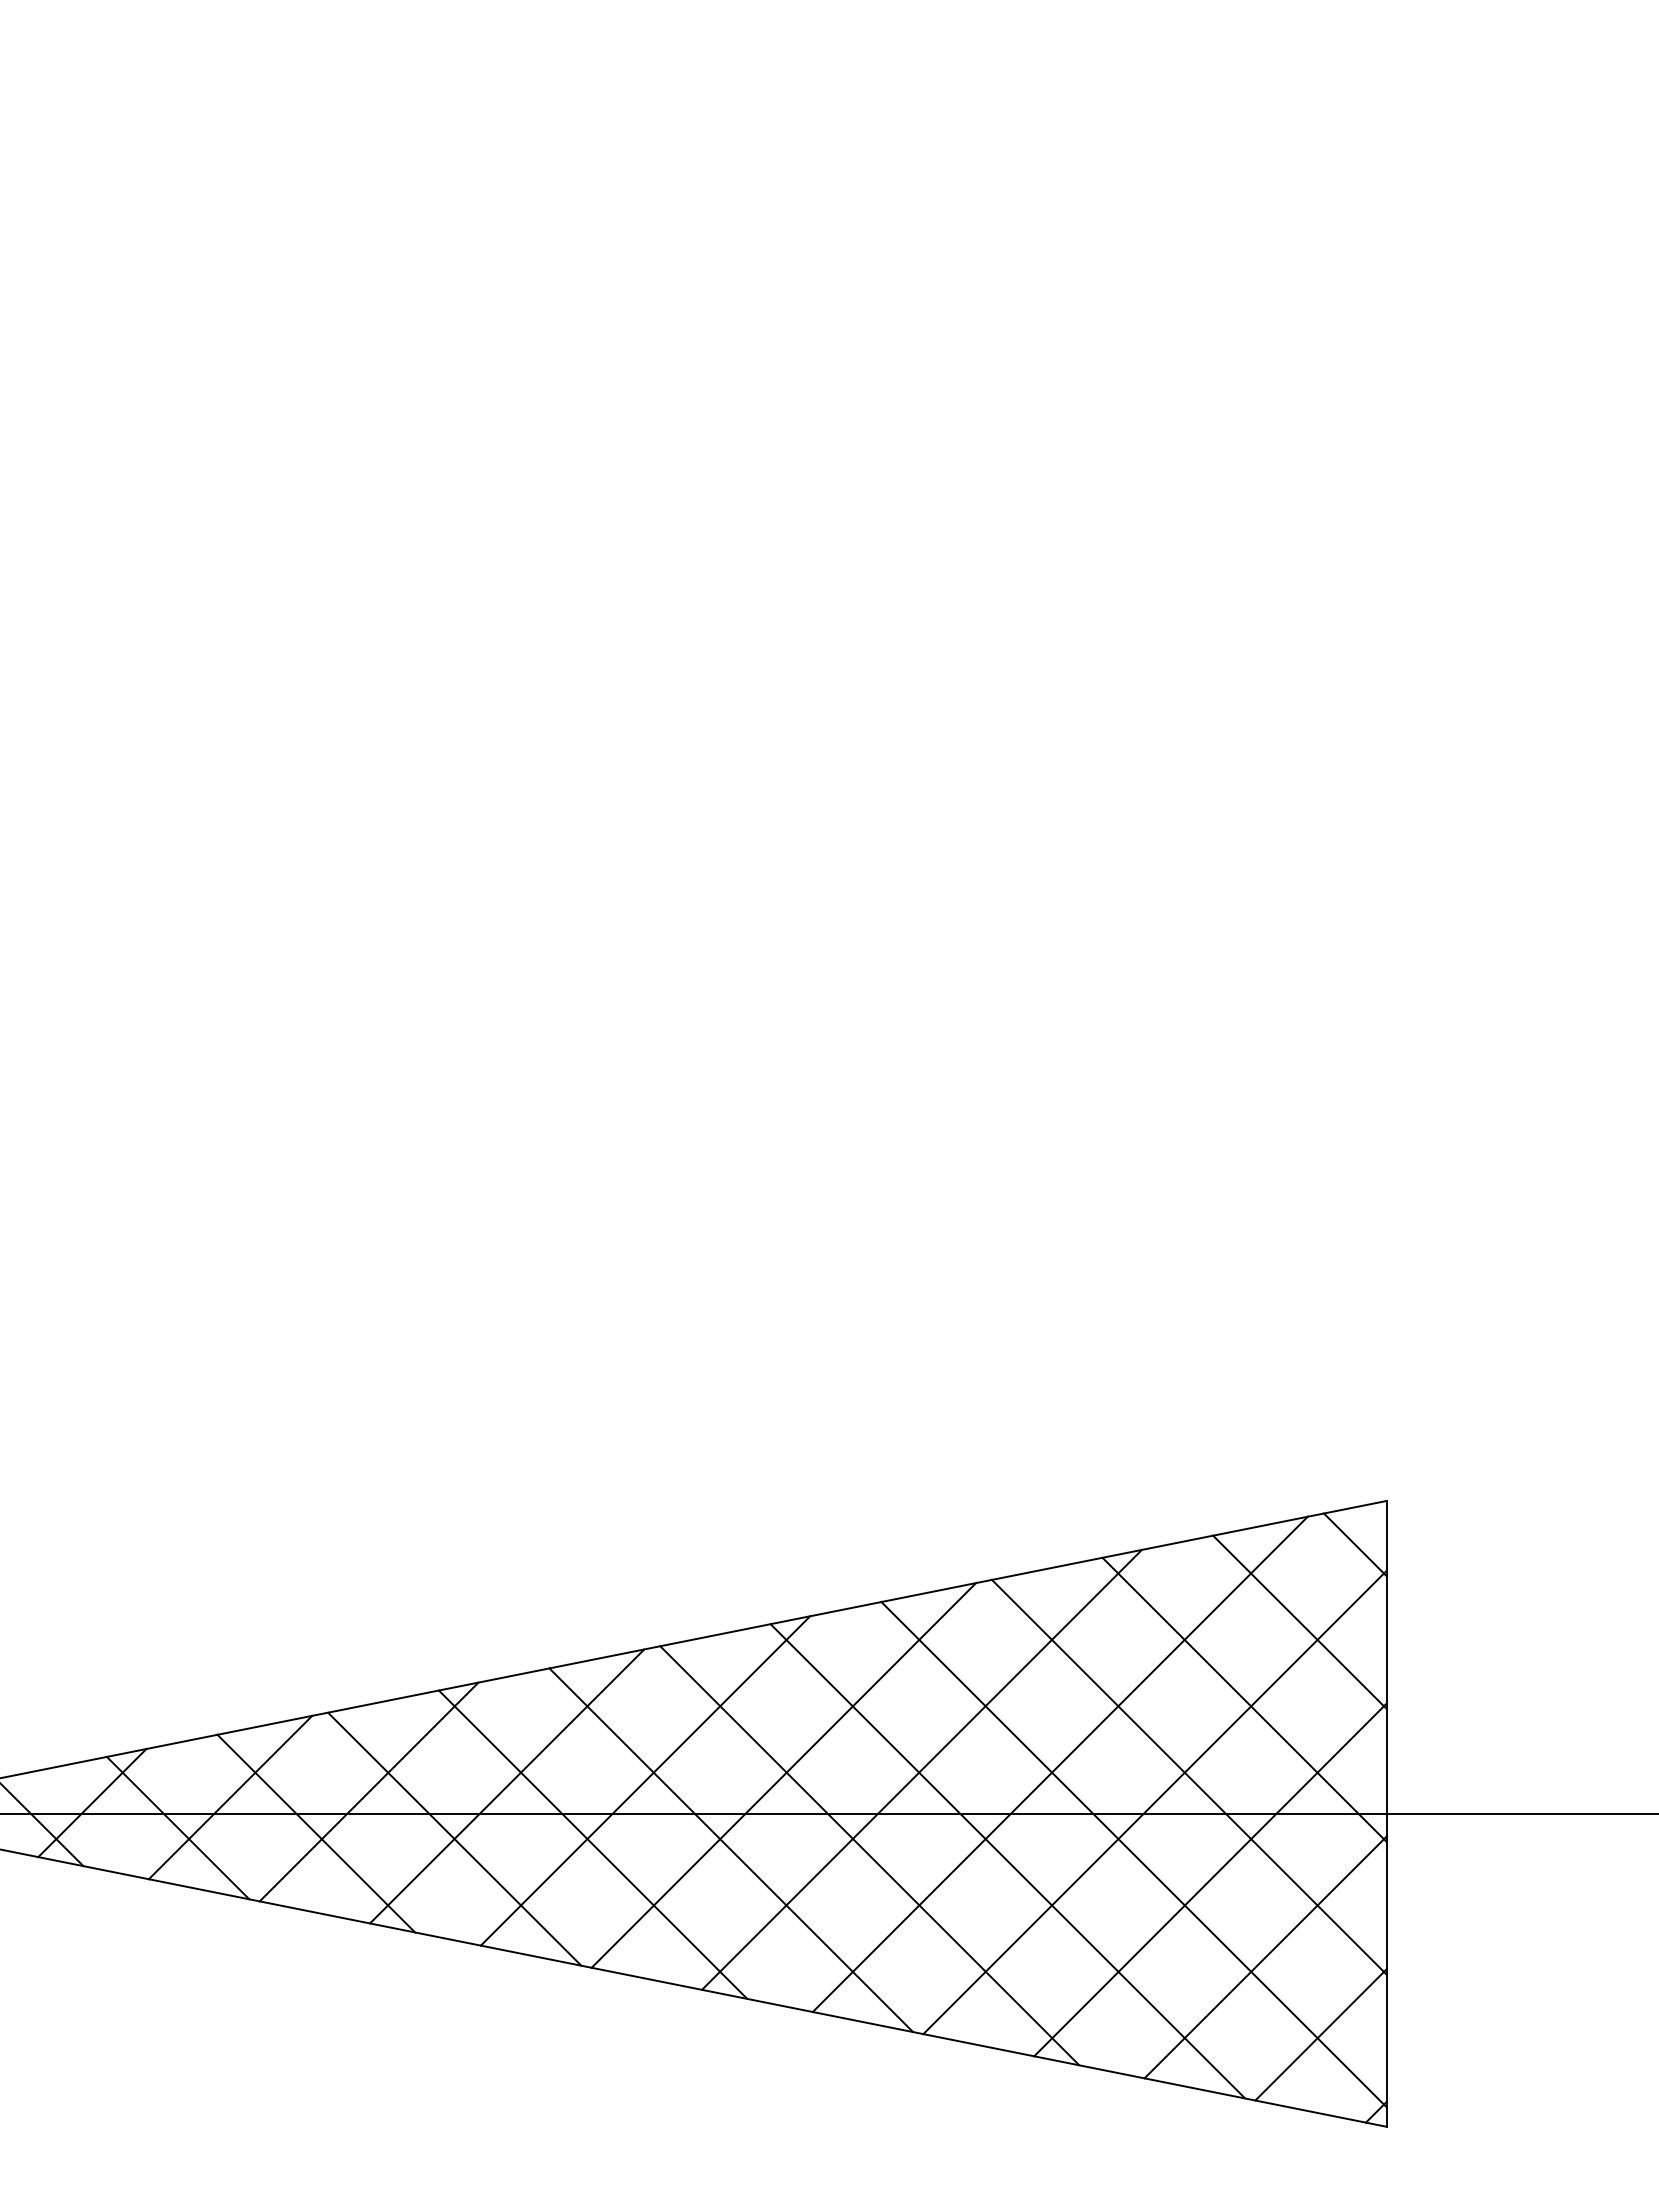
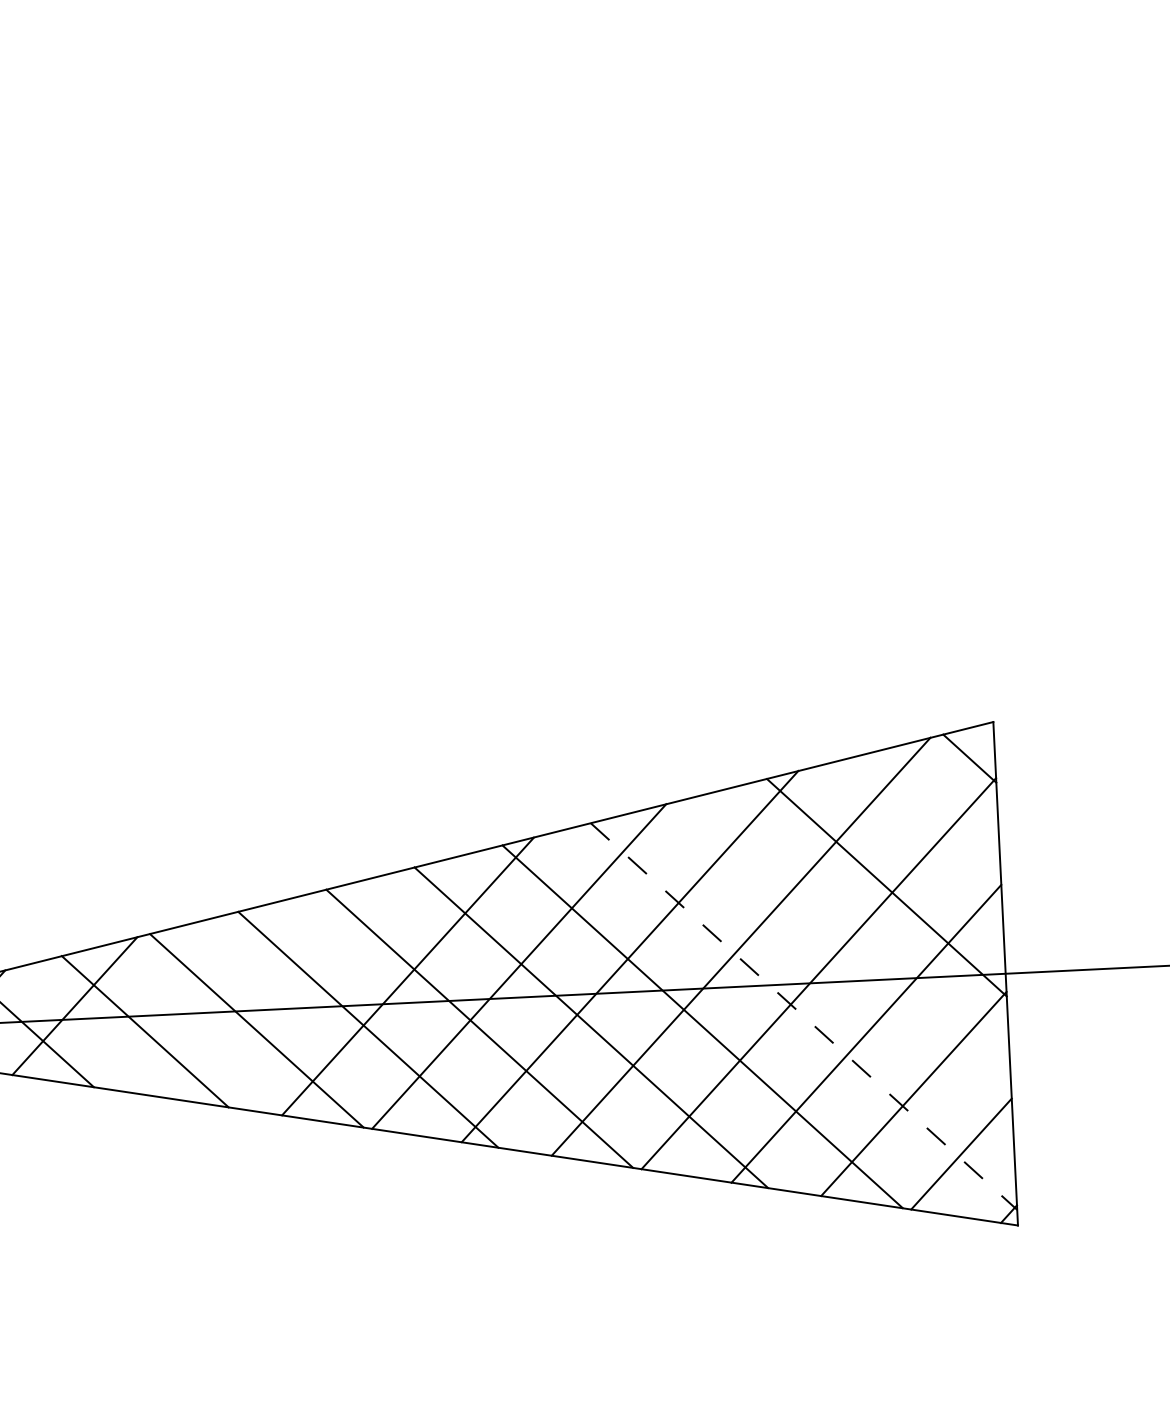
line: (1299, 1622) -> (927, 823), removed
line: (1188, 1776) -> (844, 951), removed
line: (507, 1786) -> (297, 986), removed
line: (368, 1791) -> (185, 995), removed
line: (1134, 1855) -> (804, 1017), solid -> dashed

